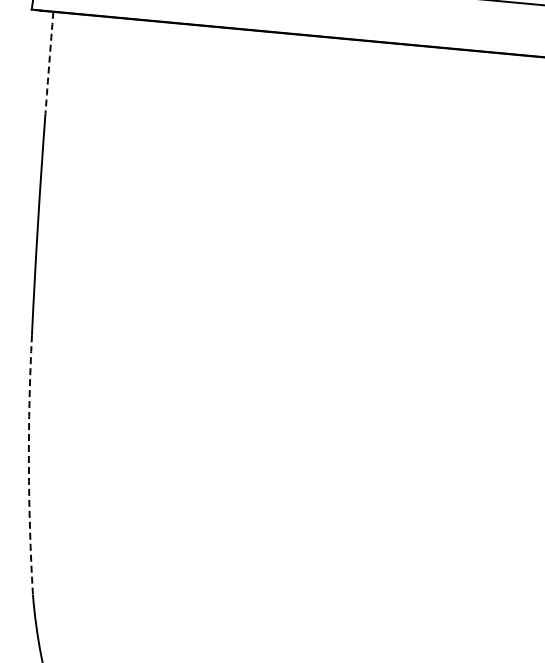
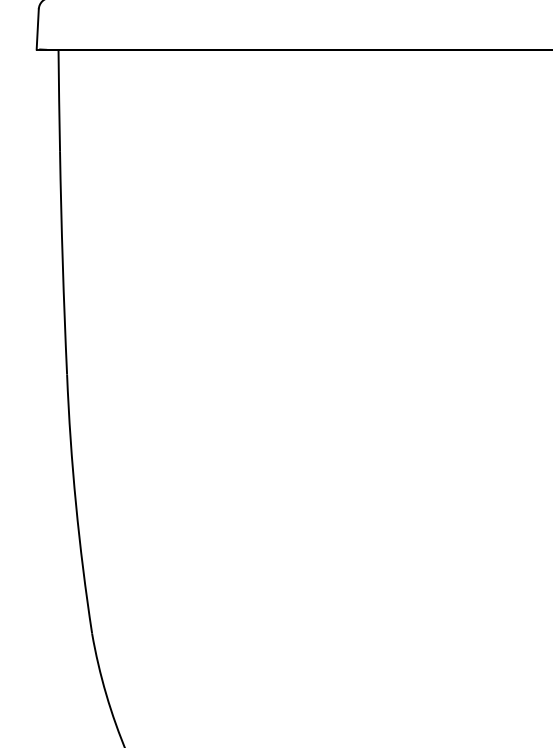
arc: (49, 62) -> (59, 100), dashed -> solid
arc: (29, 465) -> (76, 504), dashed -> solid

